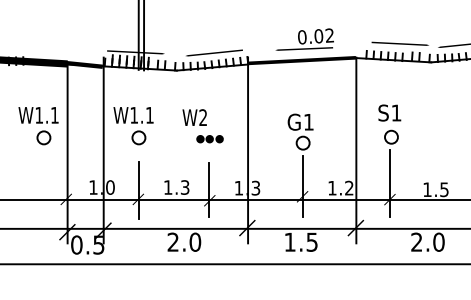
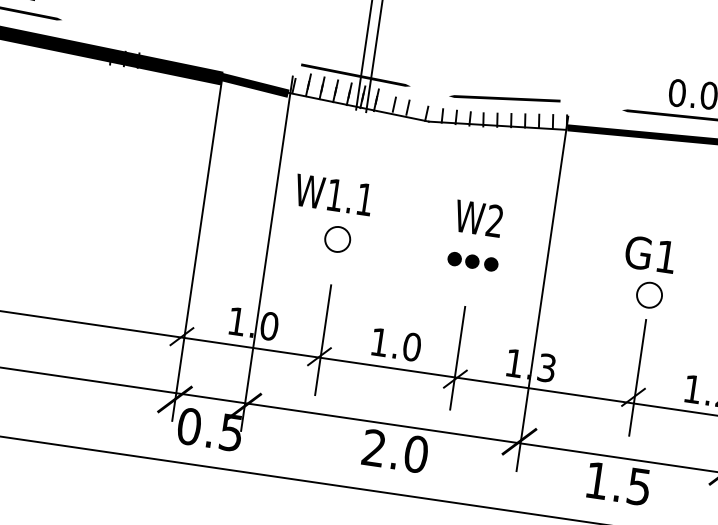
text: (194, 117) -> (478, 218), moved
part: (38, 126) -> (149, 189), removed
text: (184, 187) -> (410, 346), 1.3 -> 1.0

